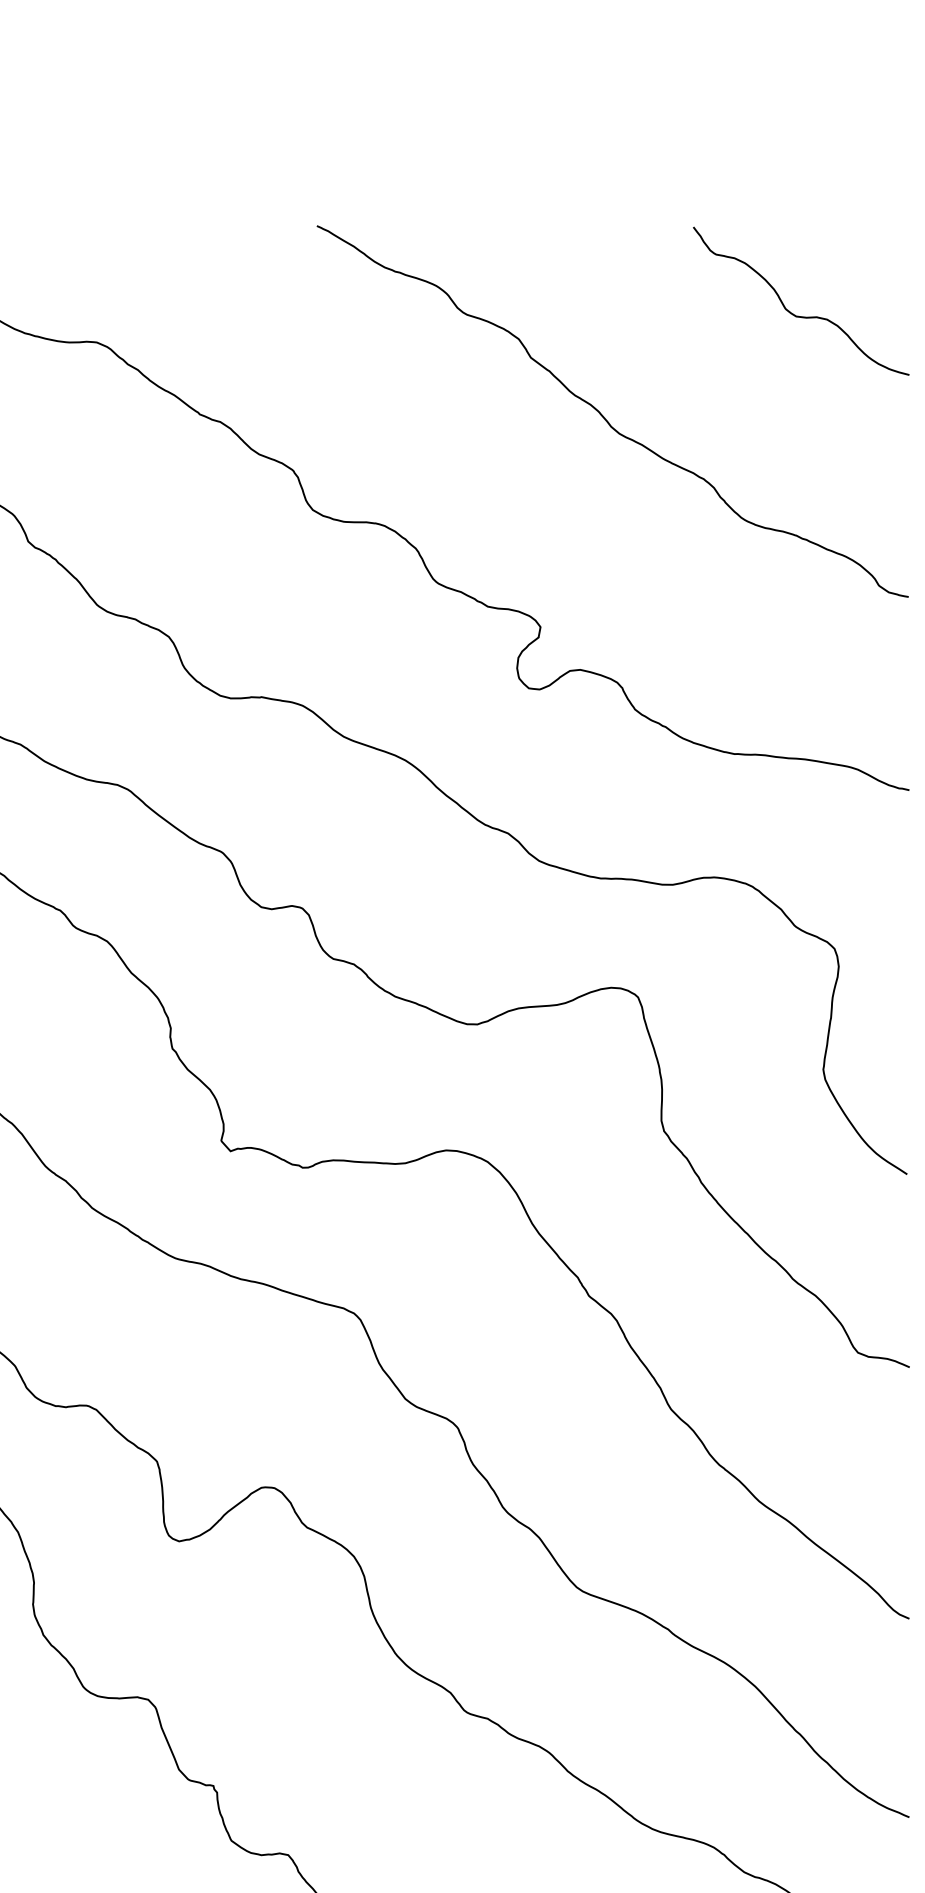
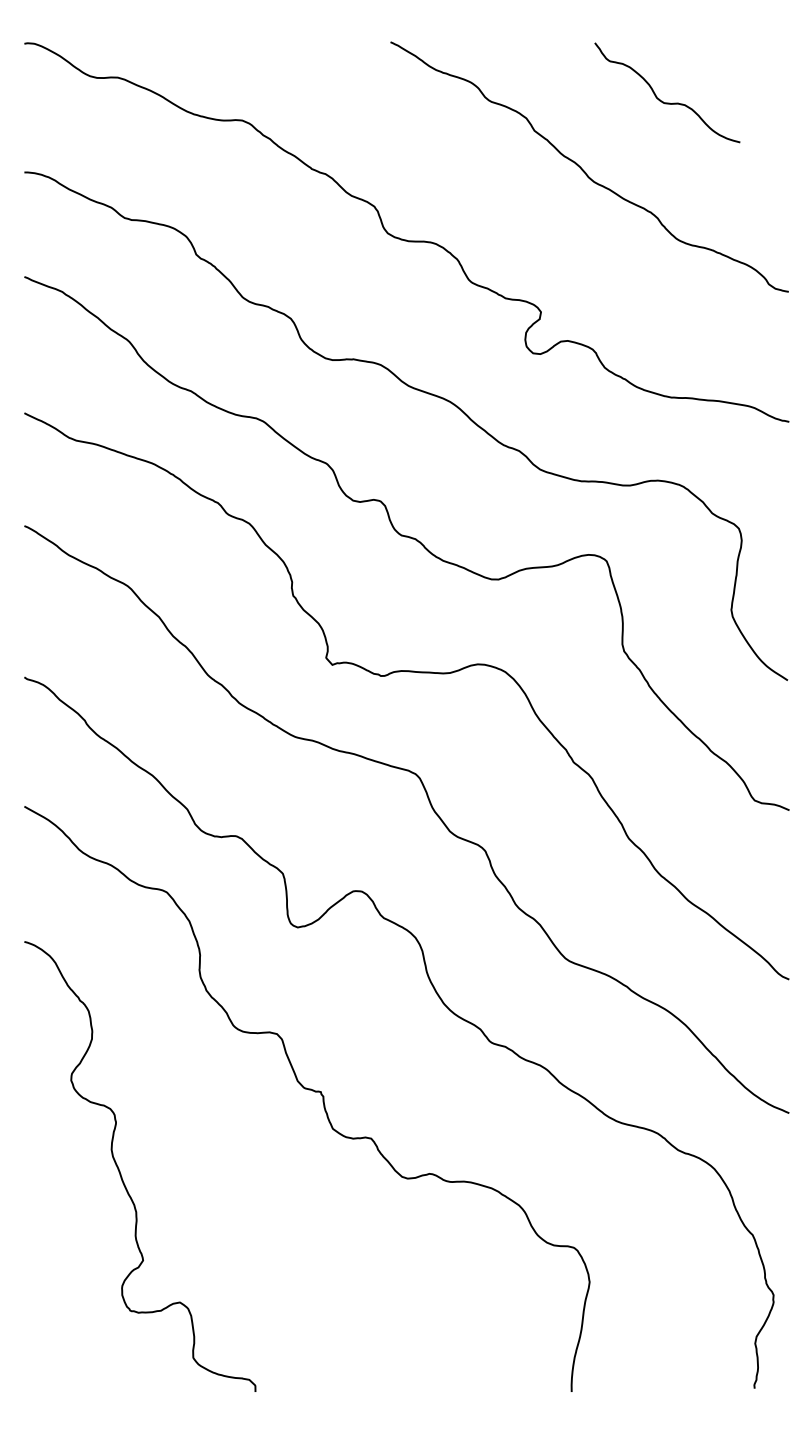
curve: (795, 314) -> (663, 101), moved

